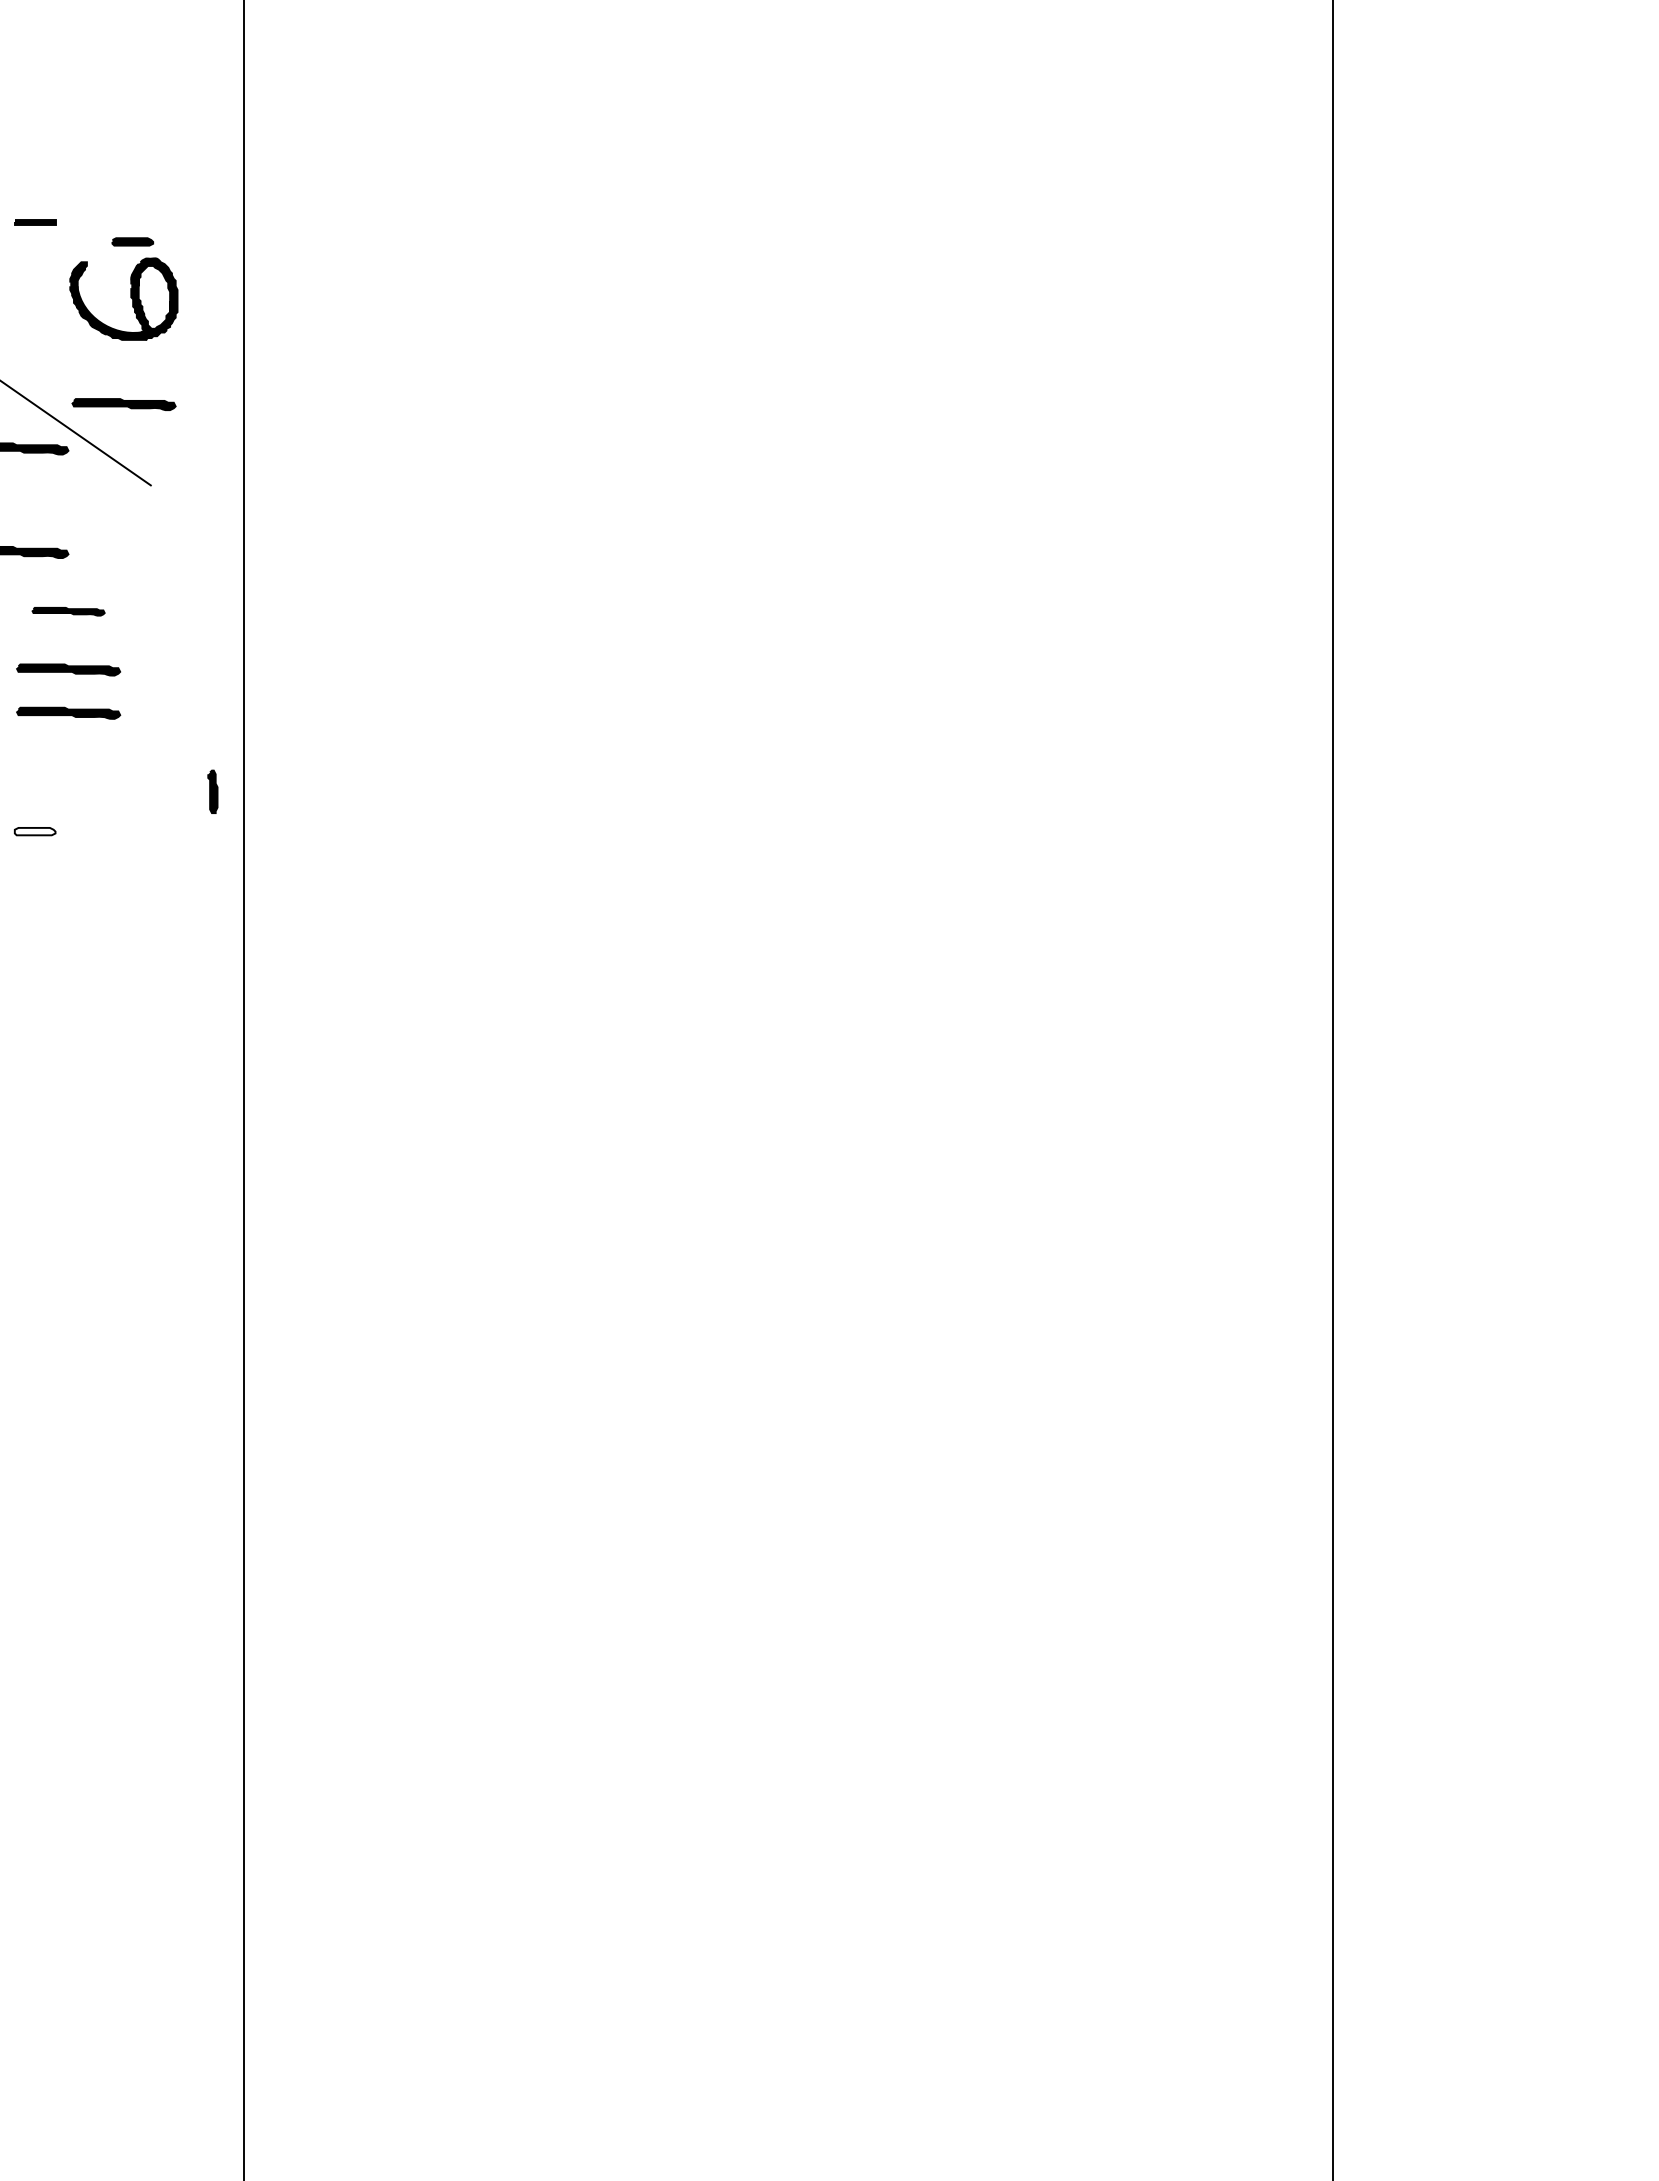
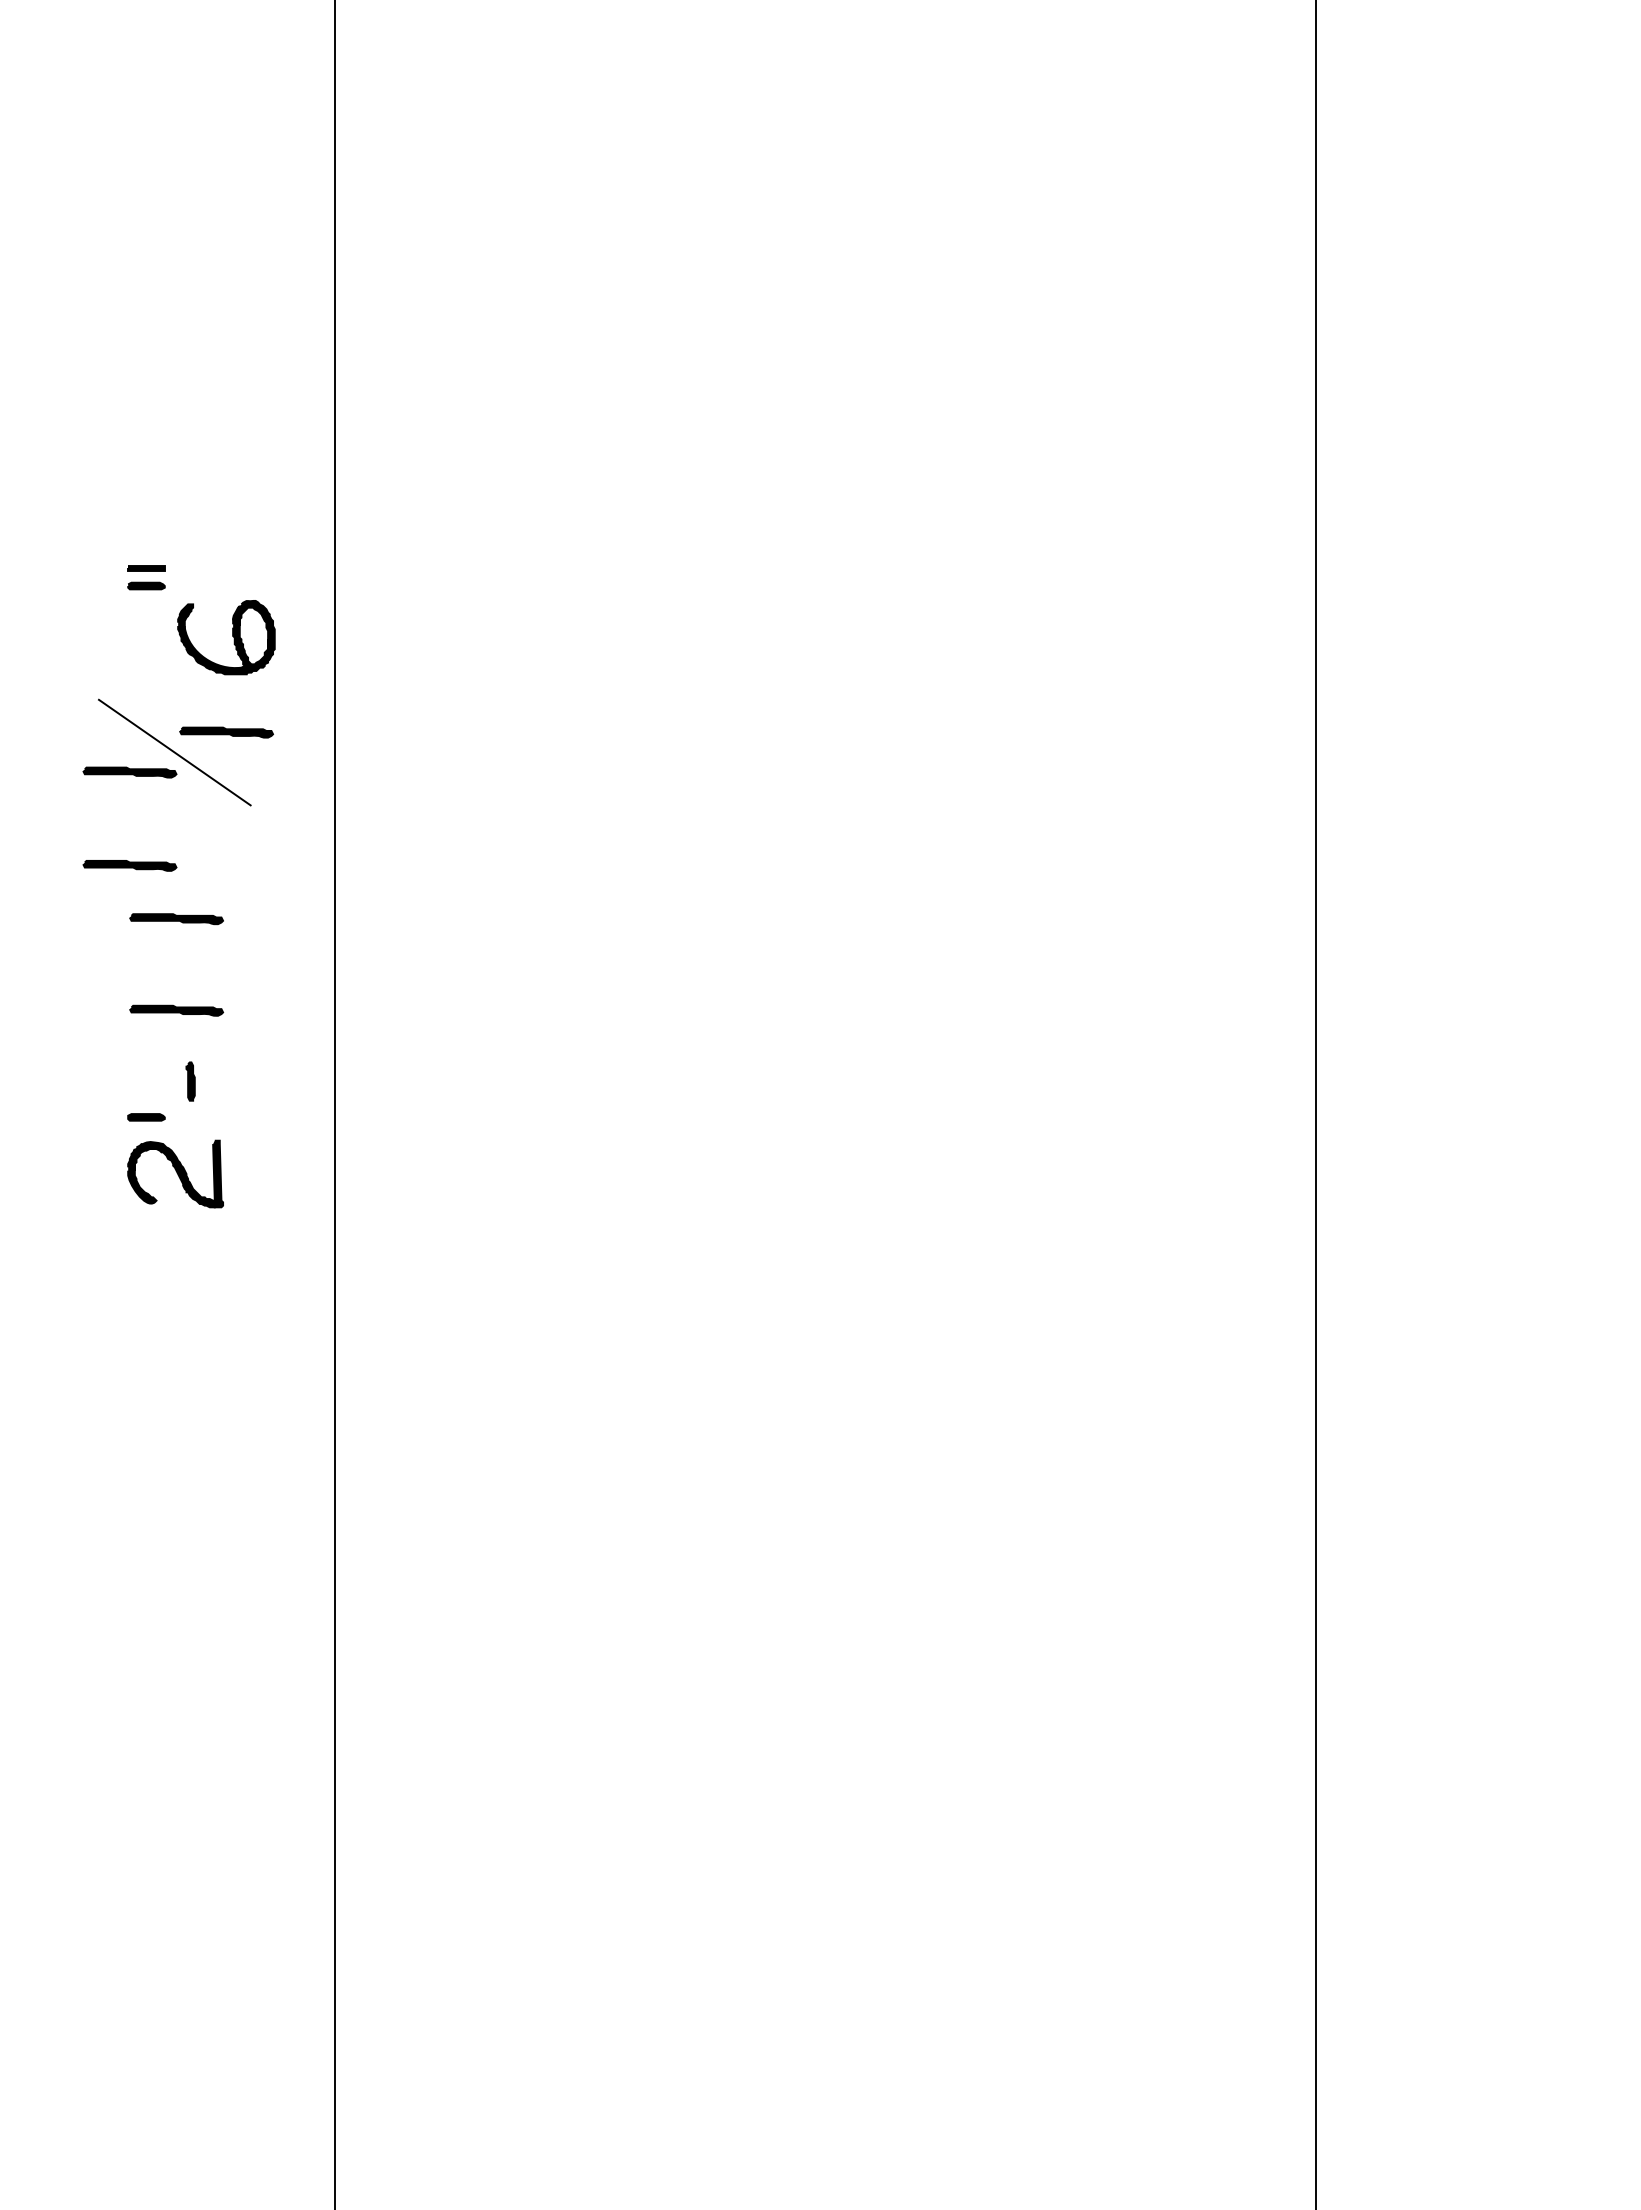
part: (132, 241) -> (146, 585), moved
part: (68, 611) -> (176, 919), size x1.43
part: (68, 669) -> (176, 971), removed
part: (212, 791) -> (190, 1081), moved
fill: (35, 831) -> (146, 1117), added
part: (67, 893) -> (175, 1173), added

